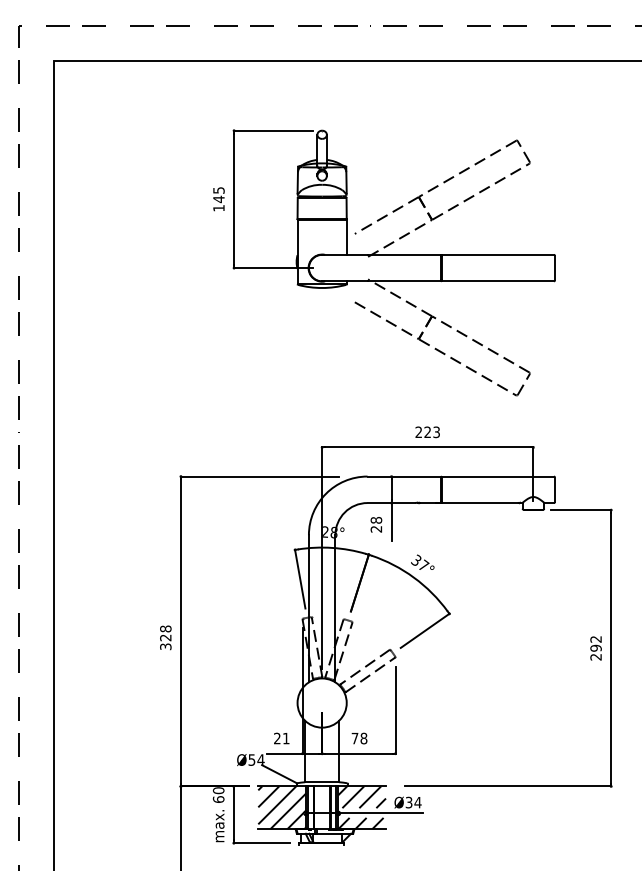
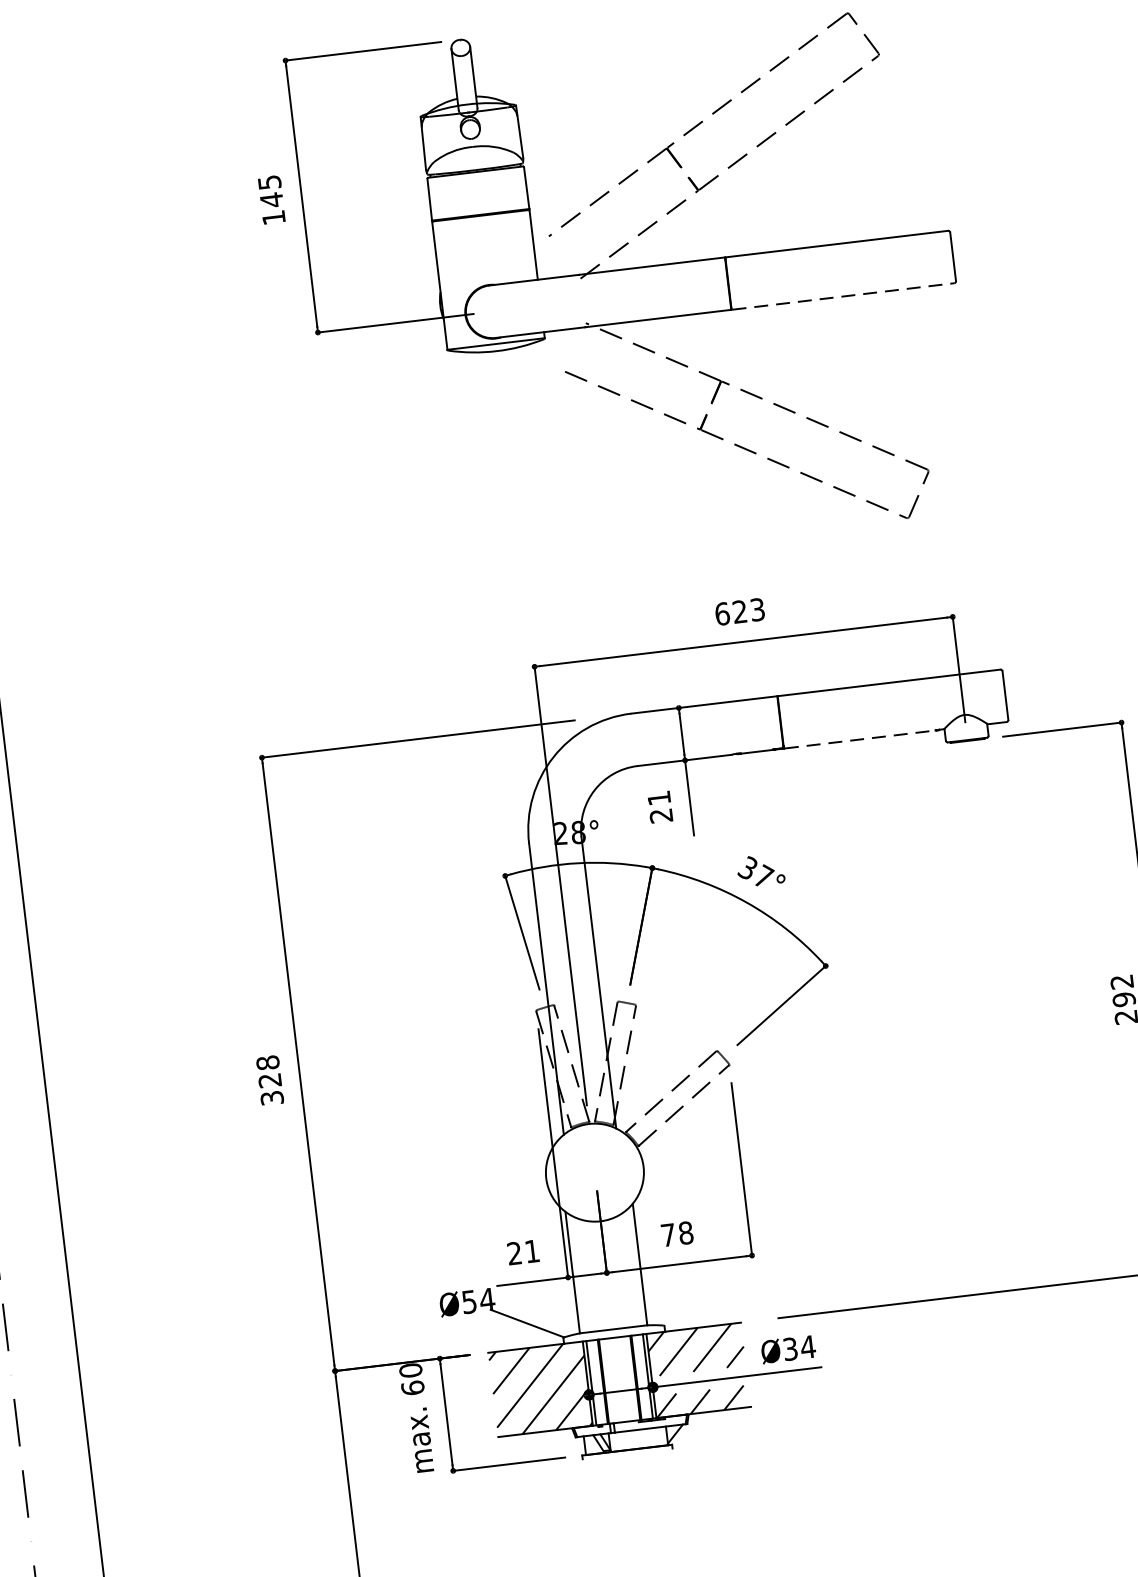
line: (498, 281) -> (844, 296), solid -> dashed
text: (418, 432) -> (721, 614), 223 -> 623
line: (480, 503) -> (861, 740), solid -> dashed
text: (376, 520) -> (659, 798), 28 -> 21

